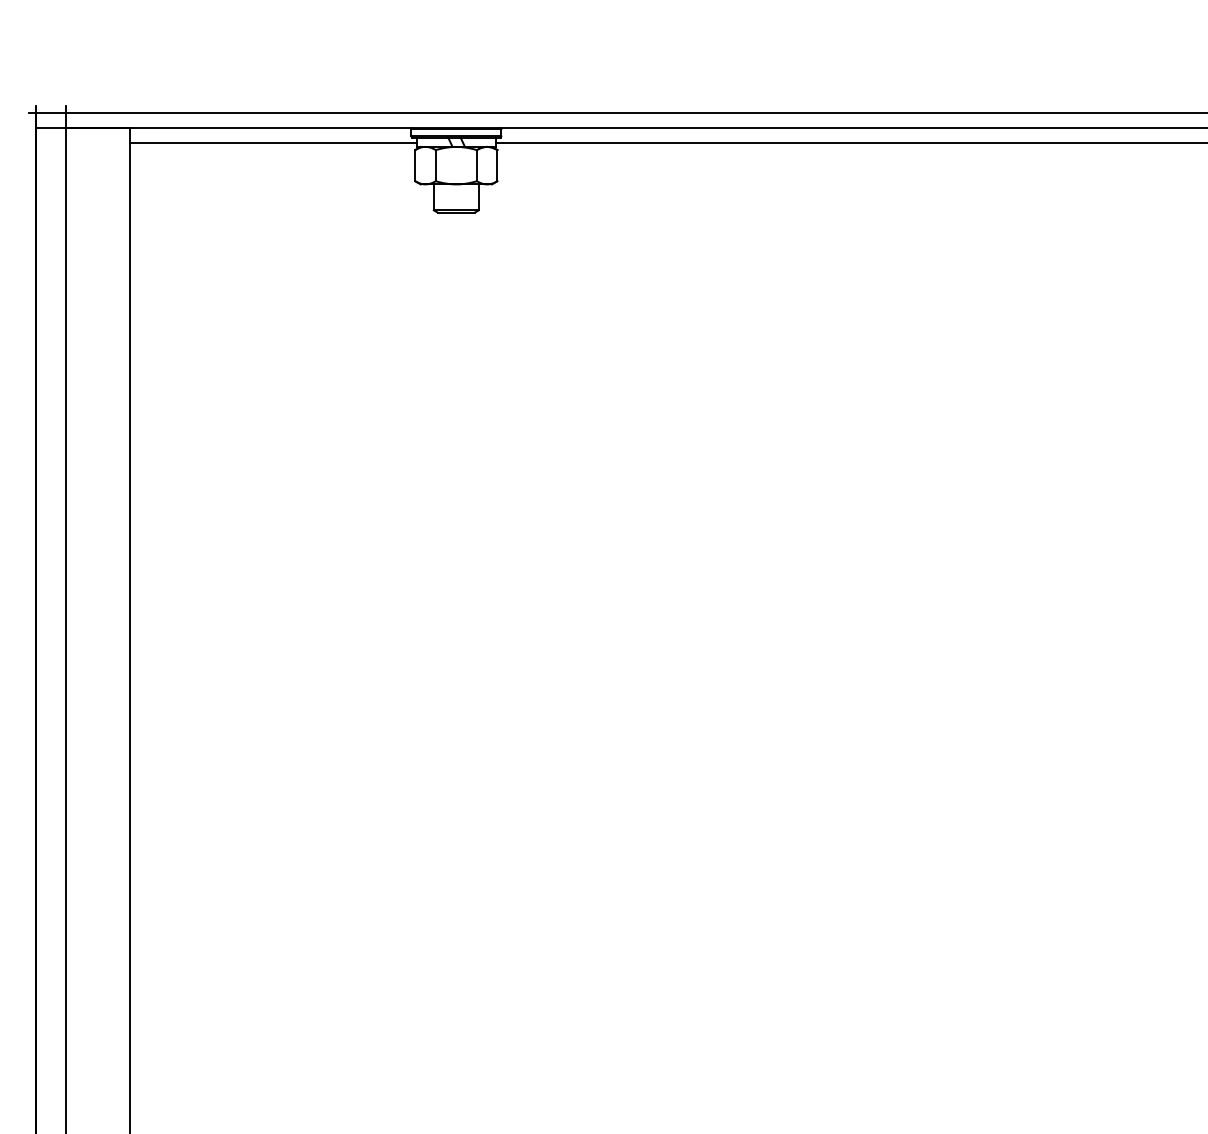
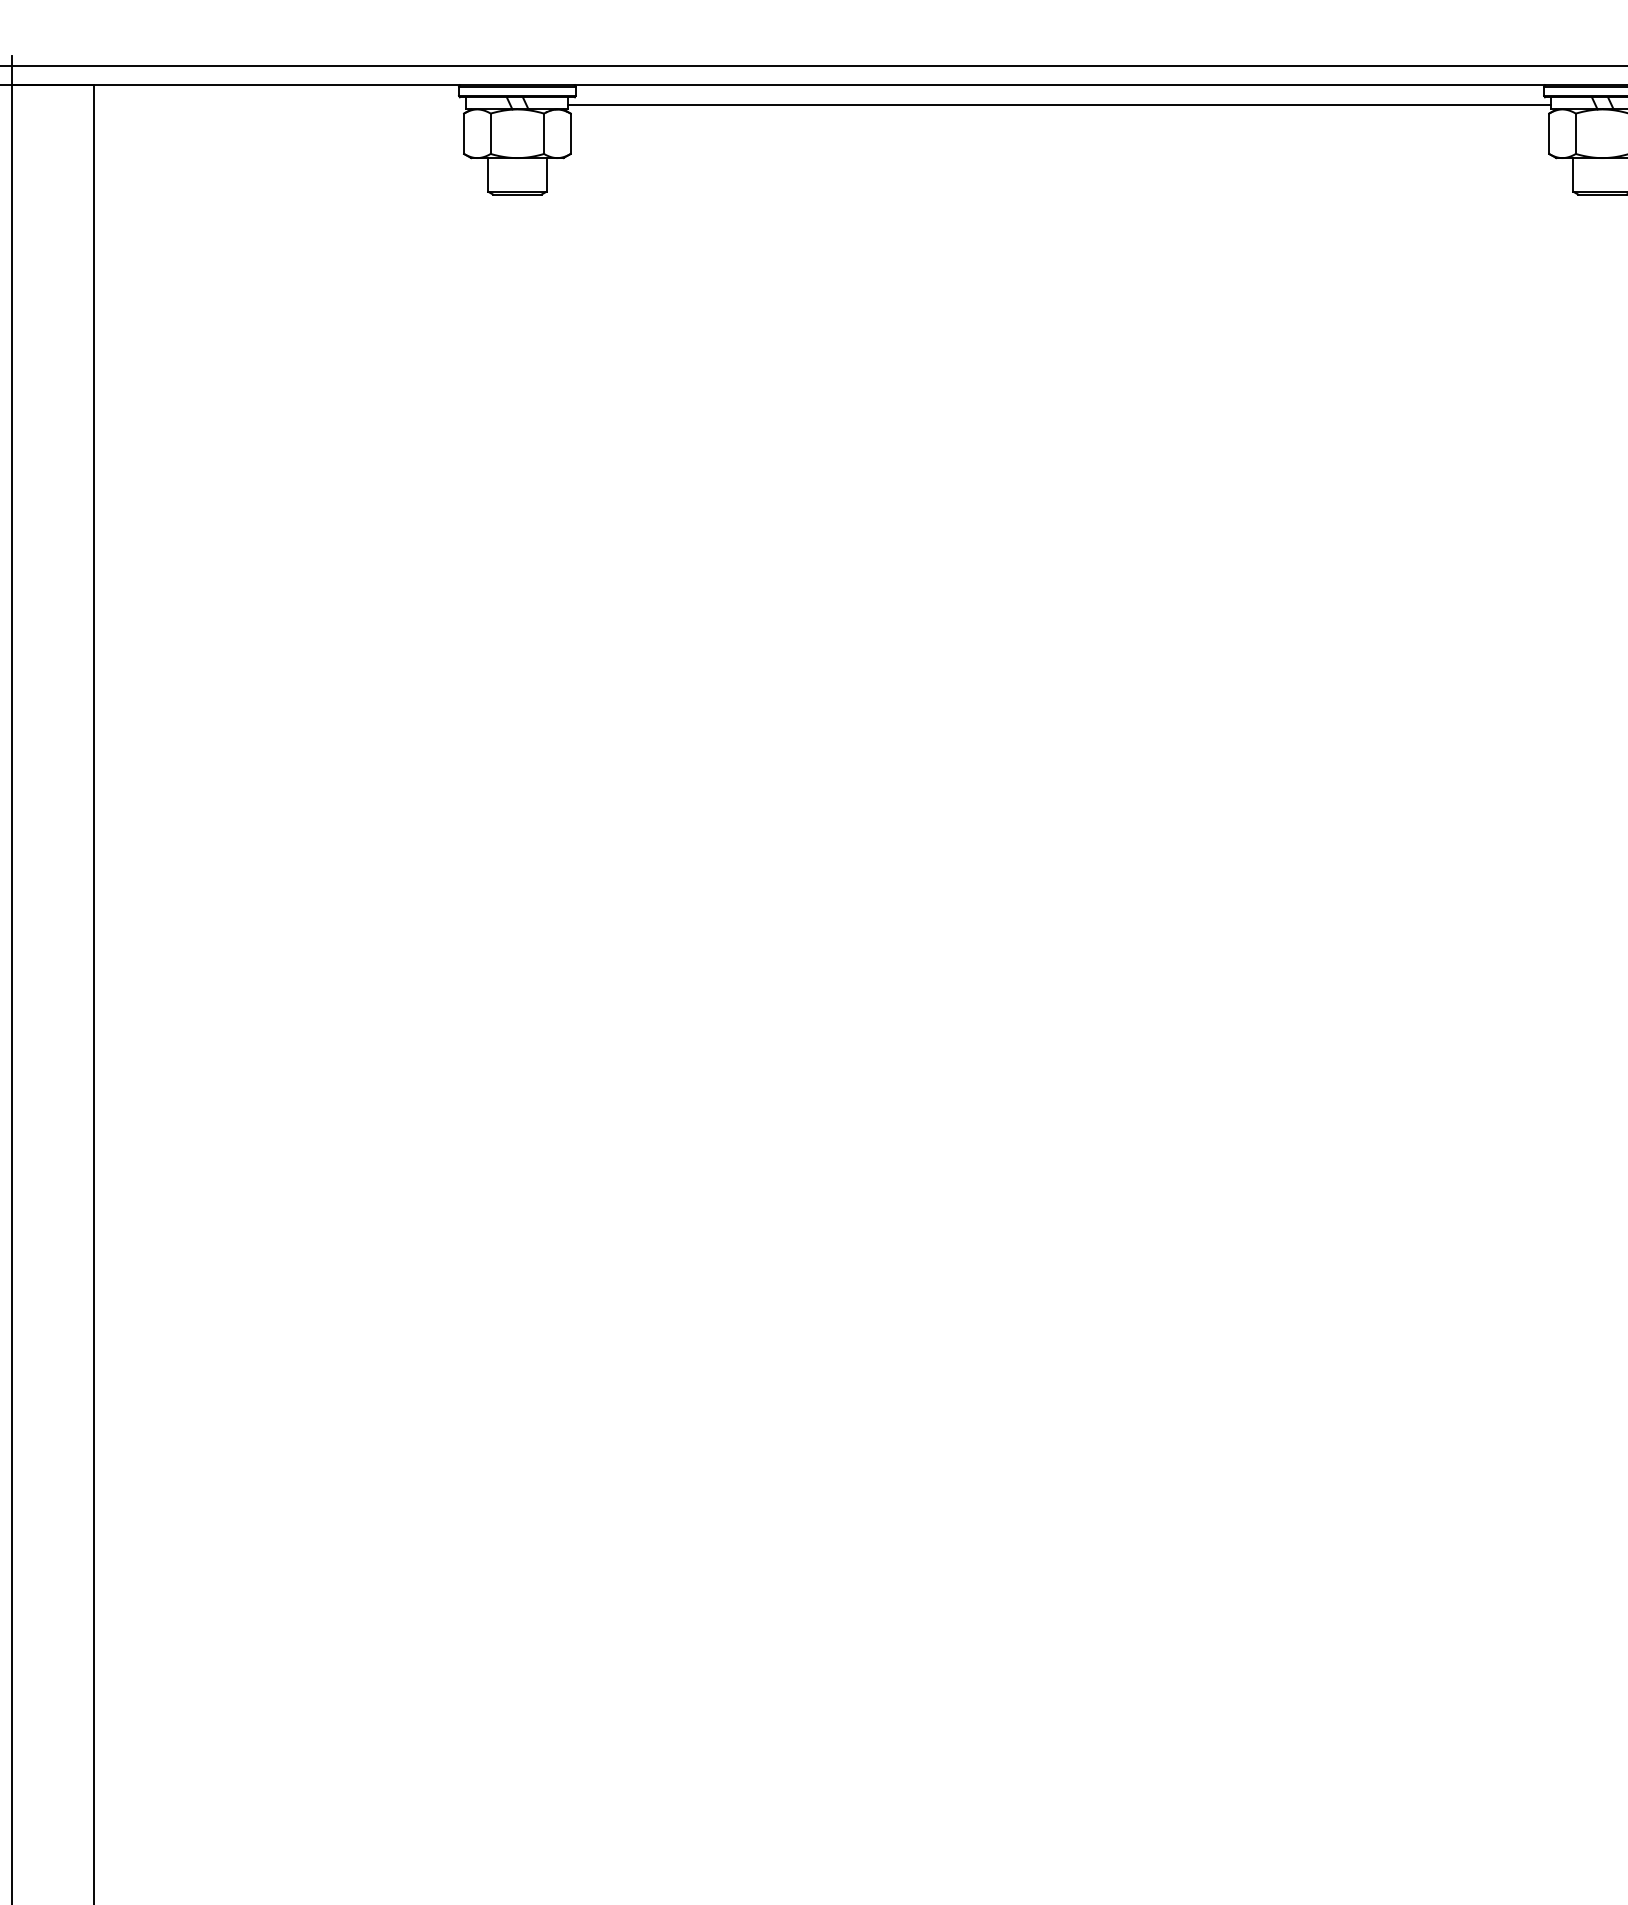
line: (273, 143) -> (280, 104), removed

